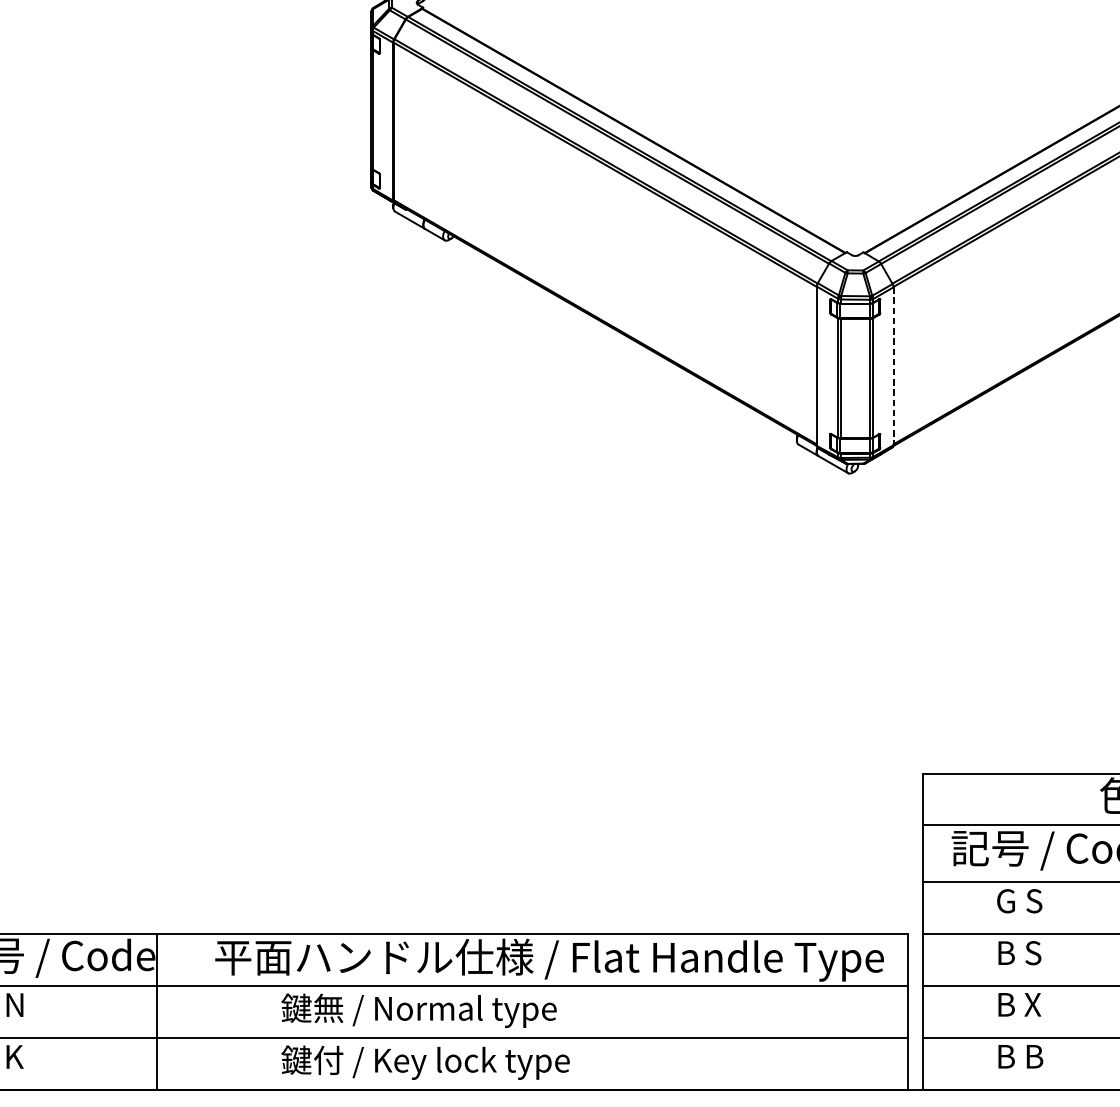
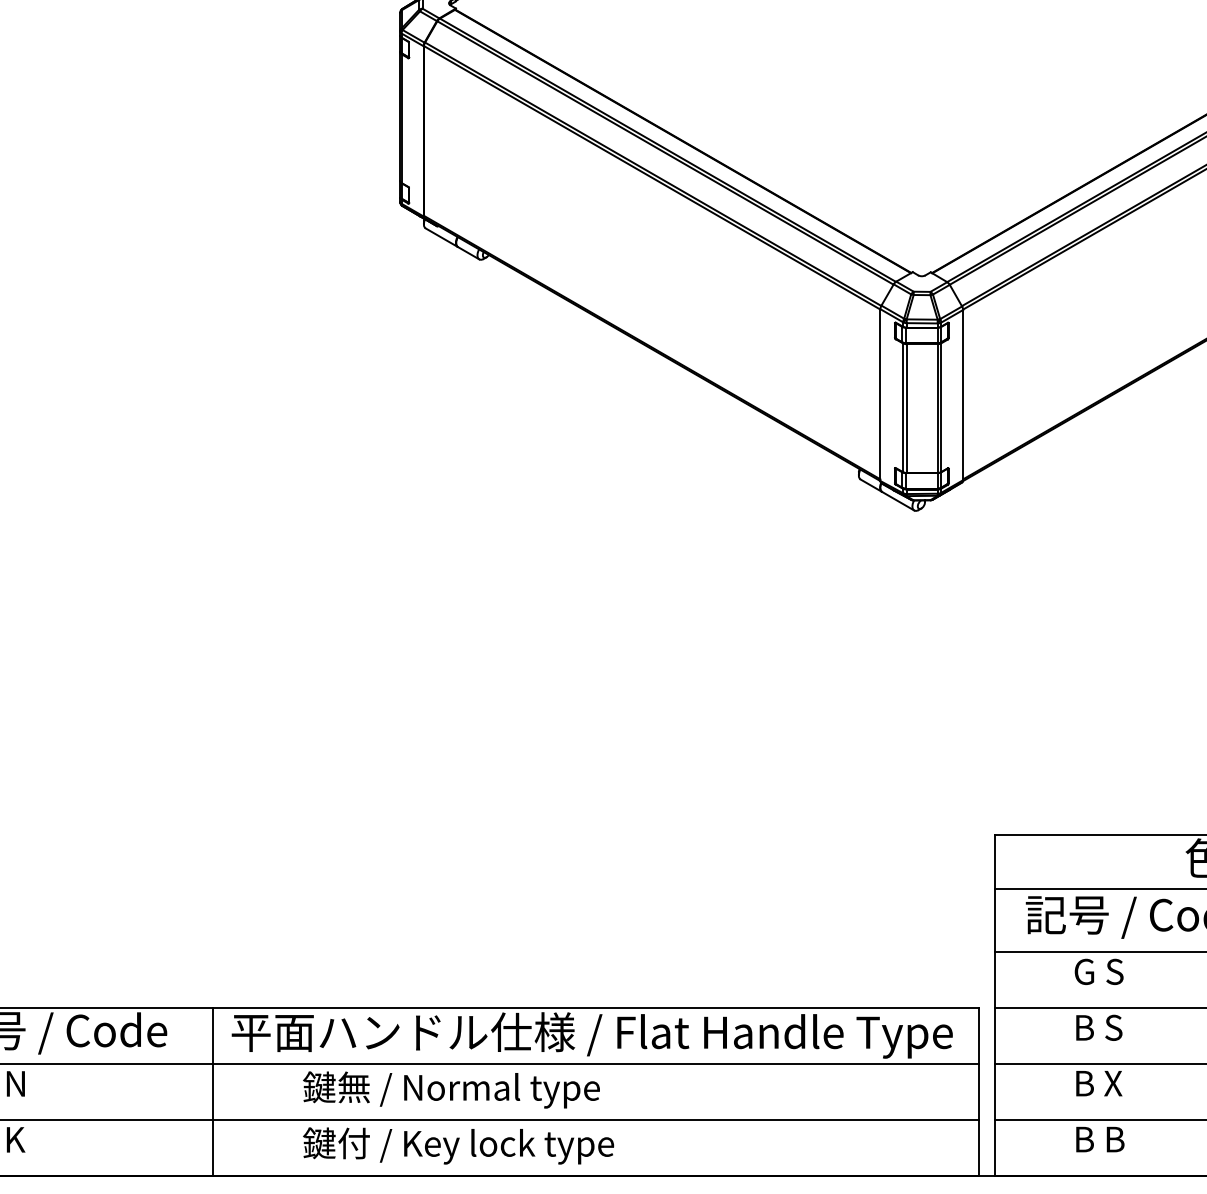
line: (893, 366) -> (963, 395), dashed -> solid
line: (157, 1012) -> (213, 1091), moved

